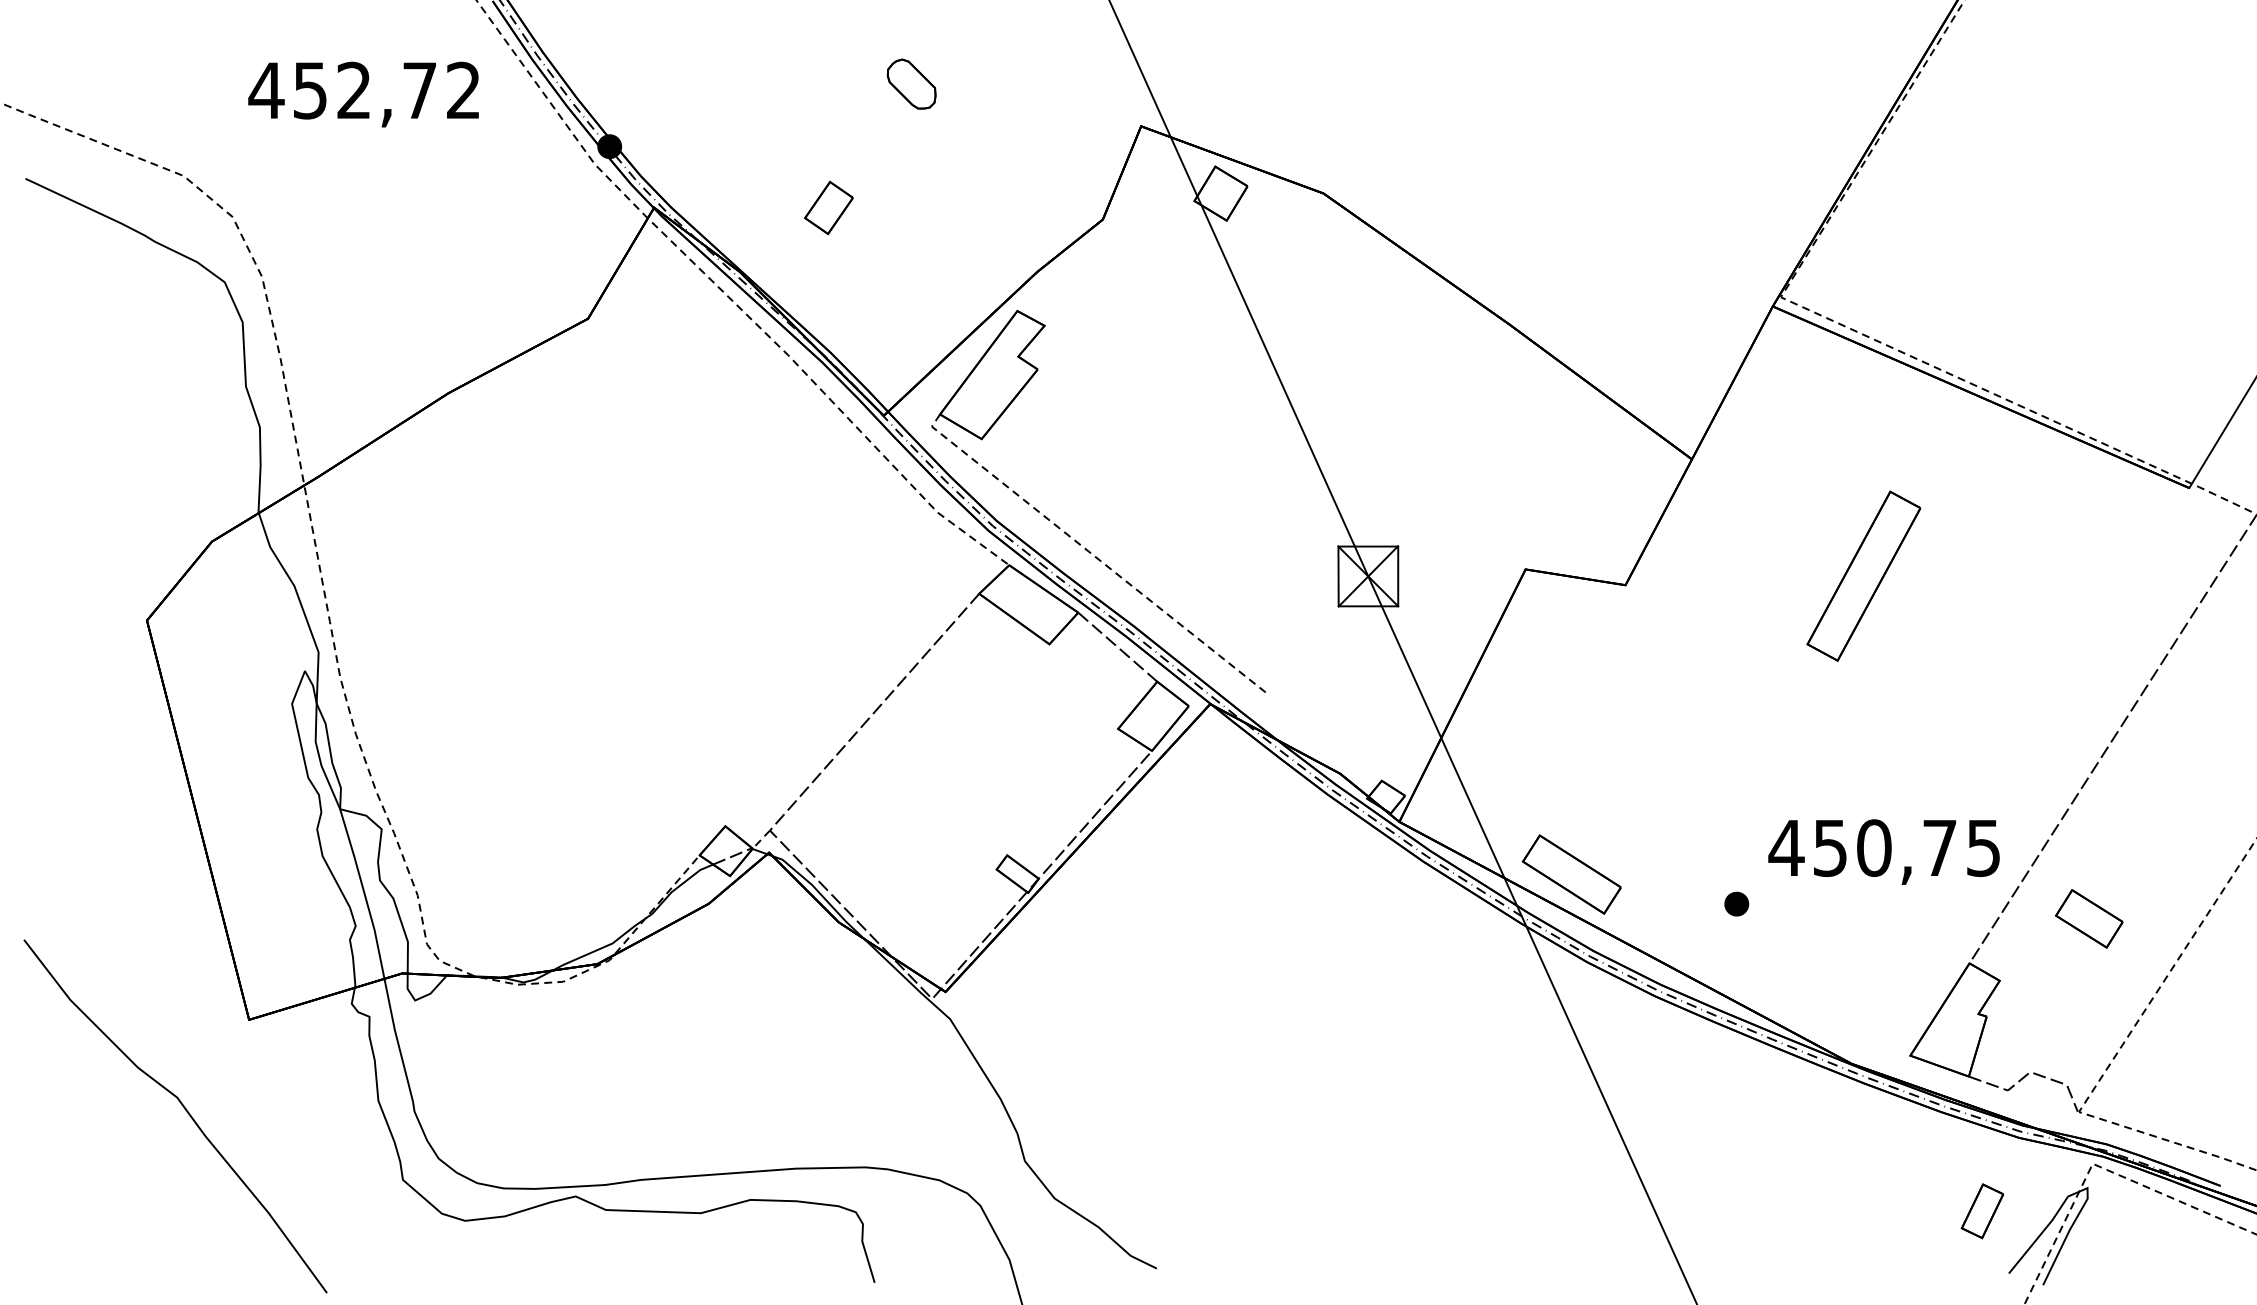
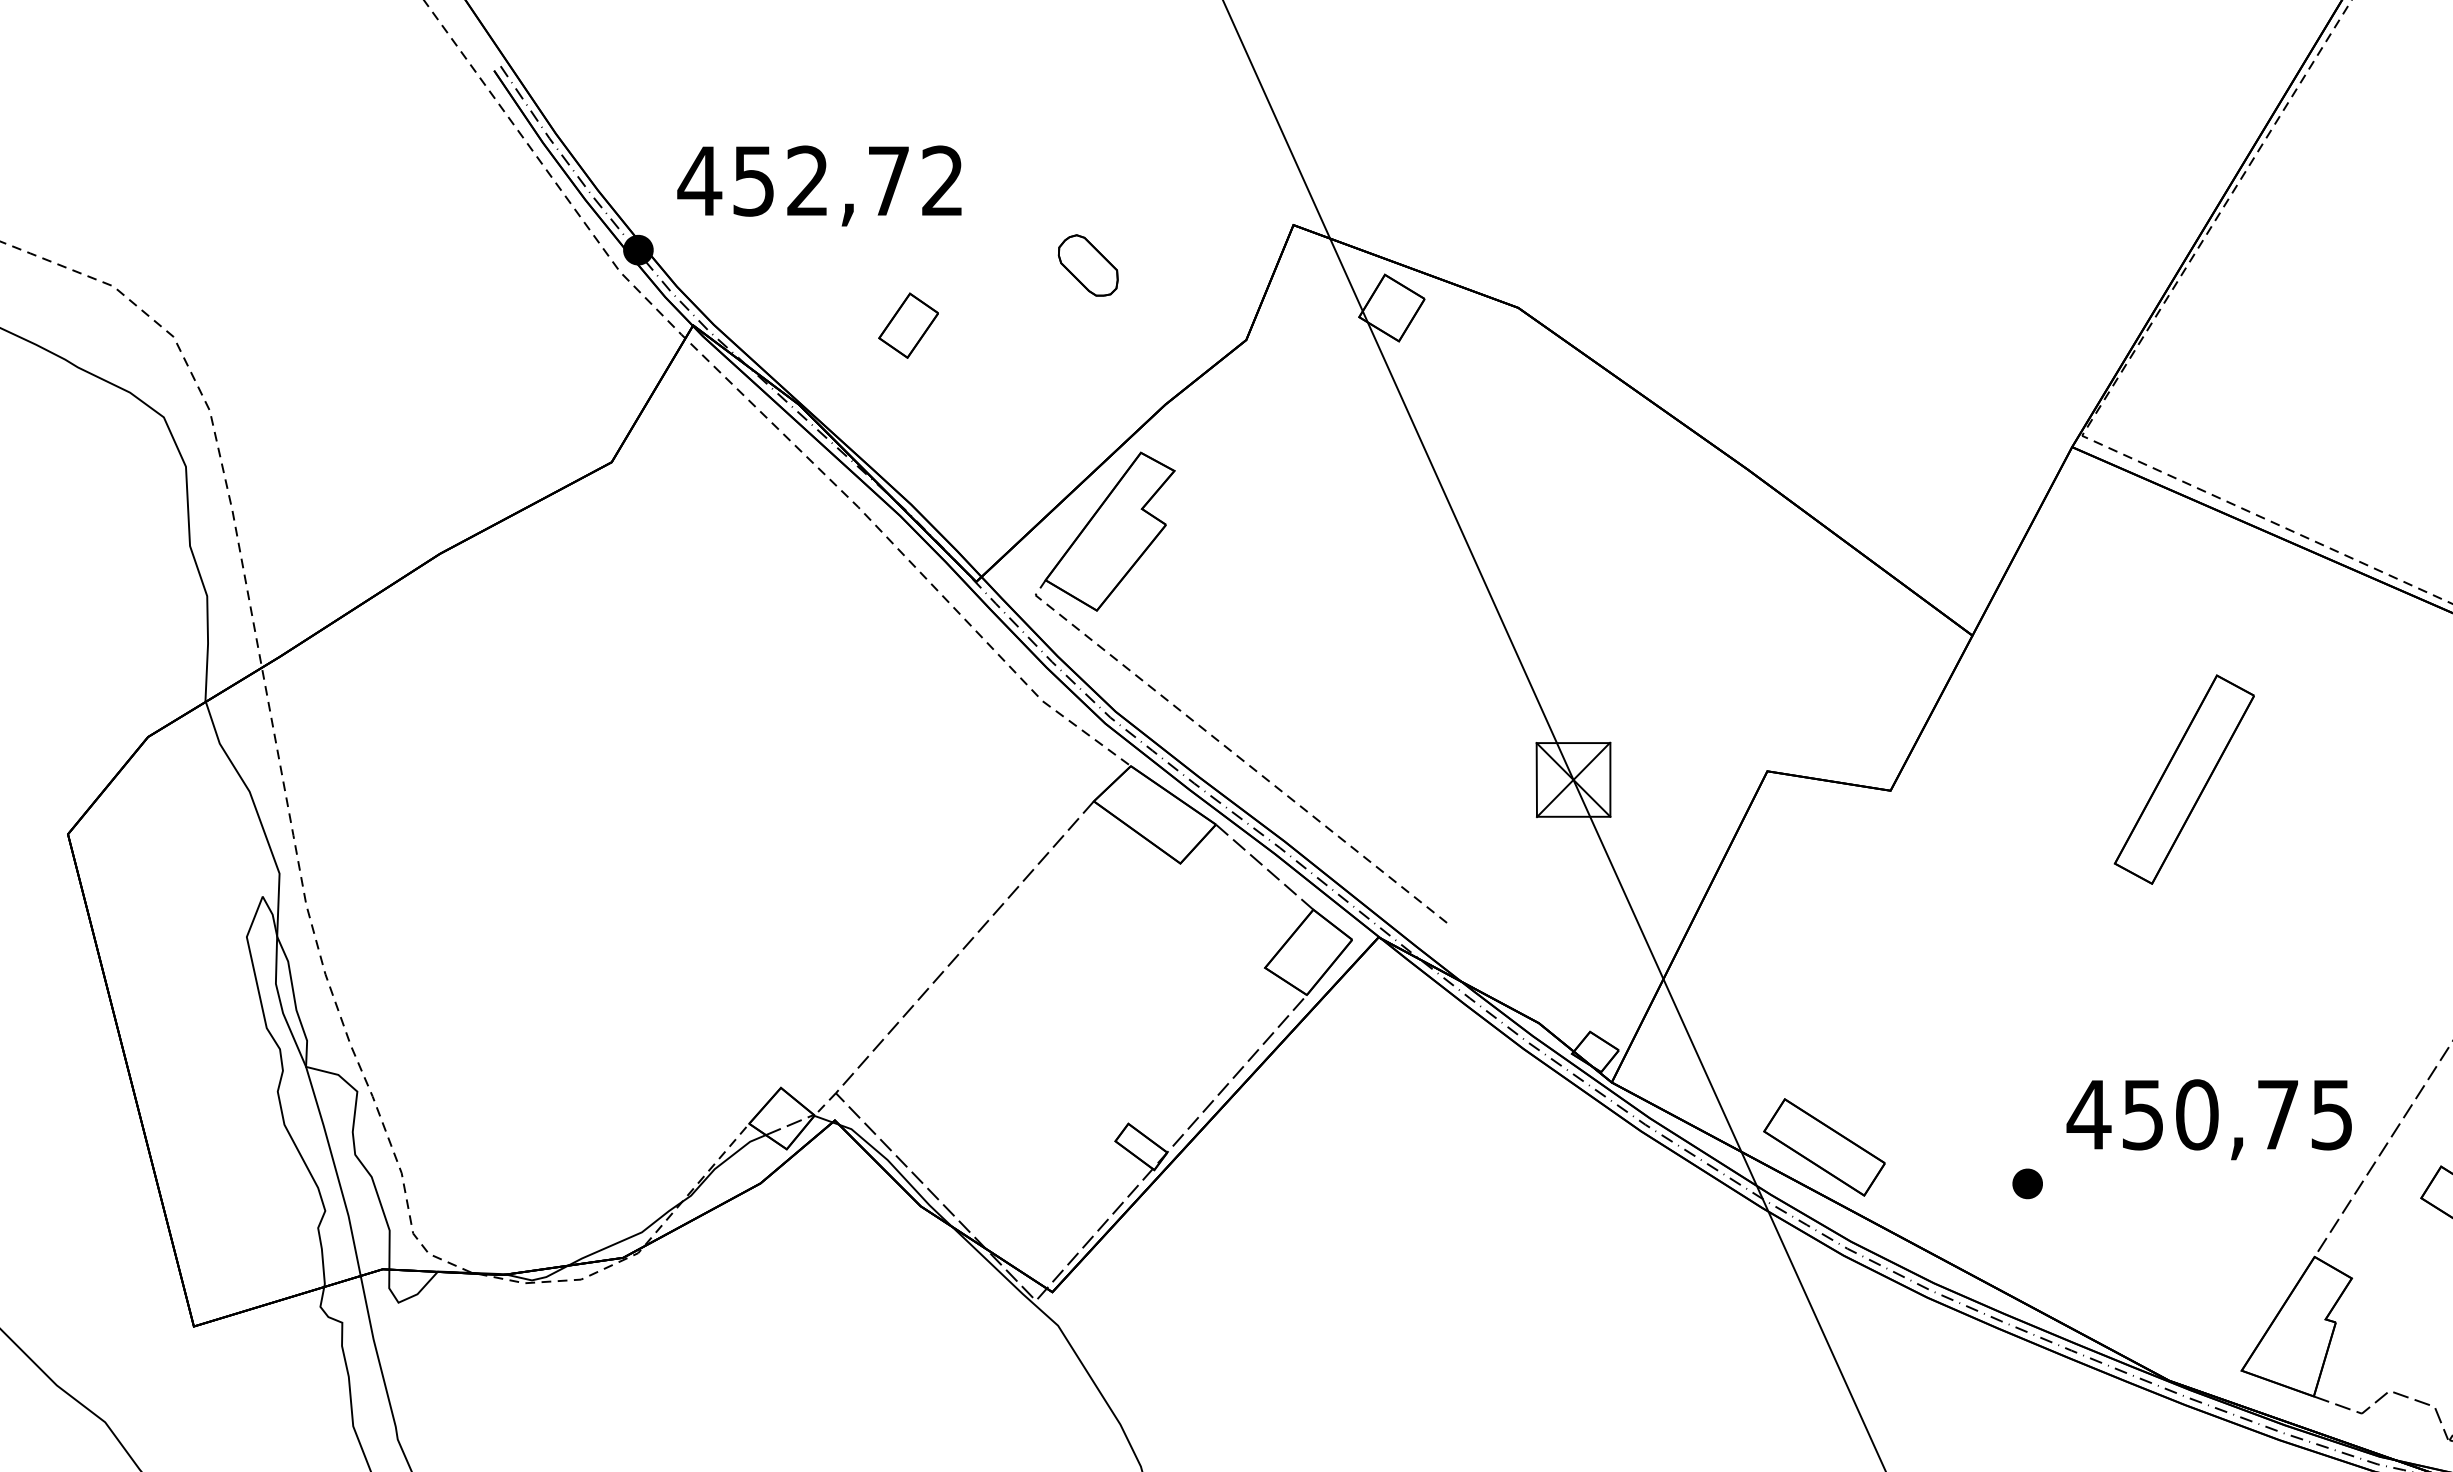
part: (911, 83) -> (1088, 264), moved
text: (363, 94) -> (819, 185), moved

